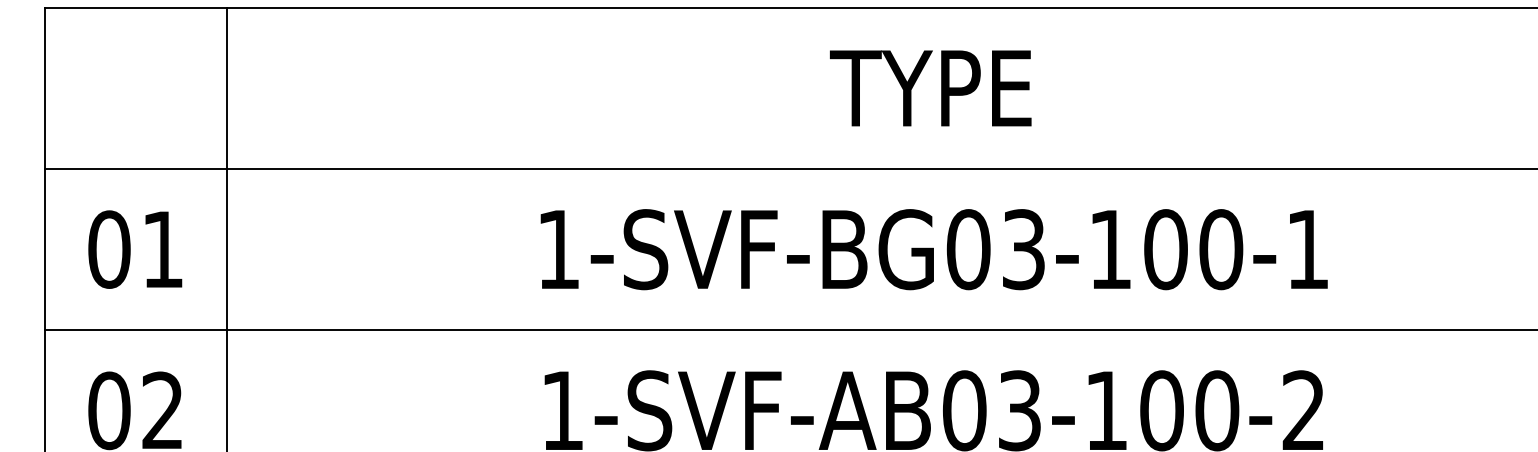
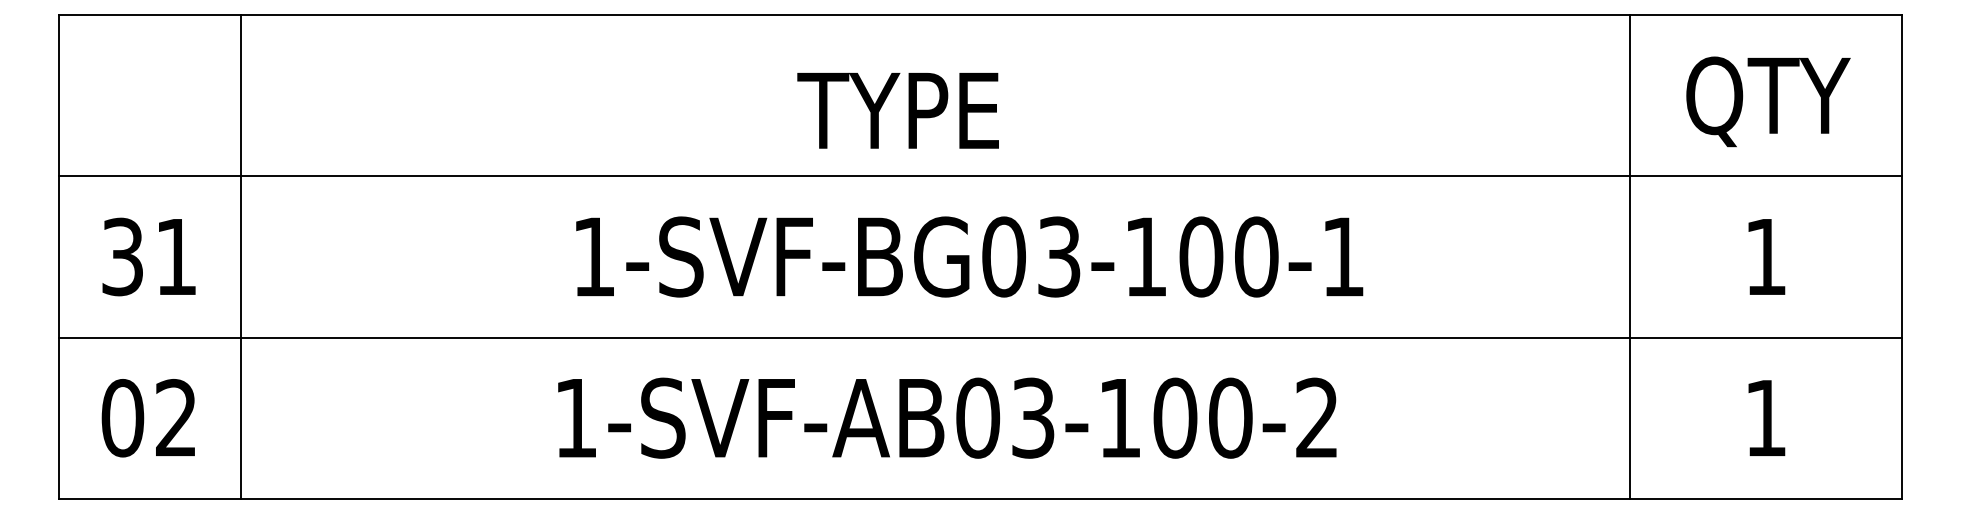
text: (930, 88) -> (897, 110), moved
text: (109, 249) -> (122, 256), 01 -> 31
text: (934, 249) -> (969, 256), moved

